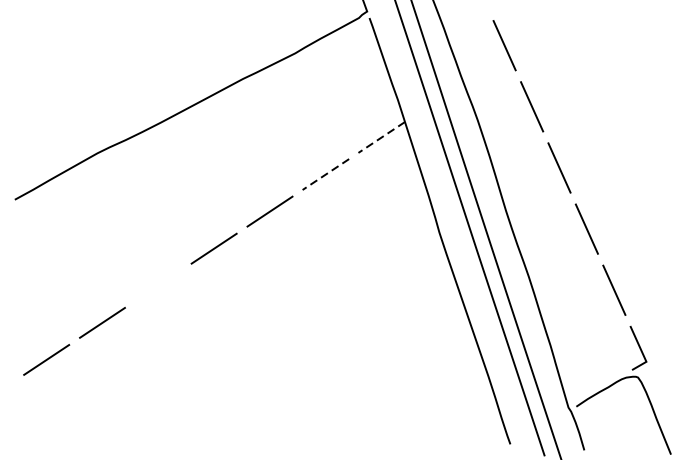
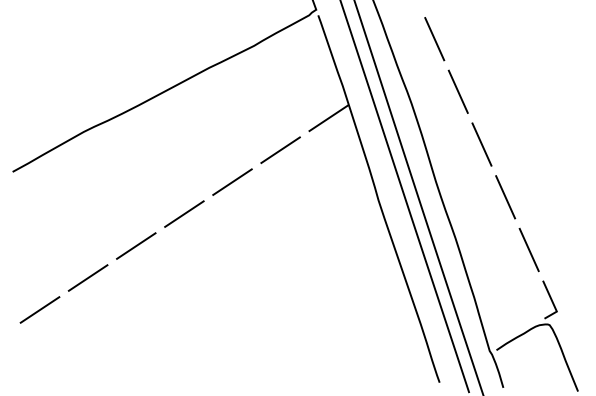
line: (381, 137) -> (328, 118), dashed -> solid
line: (325, 174) -> (280, 150), dashed -> solid
line: (158, 285) -> (136, 245), added

